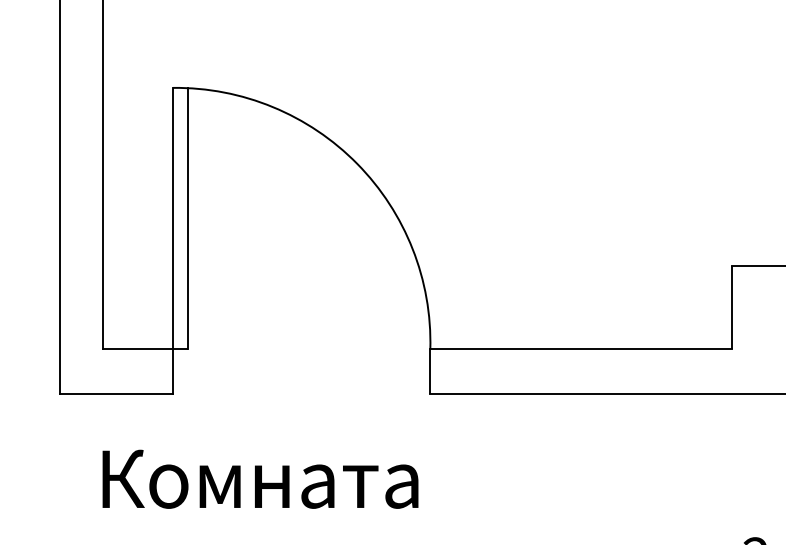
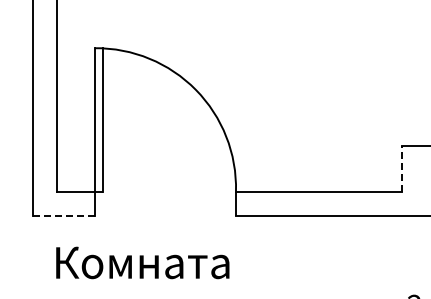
line: (732, 307) -> (401, 168), solid -> dashed
line: (117, 394) -> (64, 216), solid -> dashed

